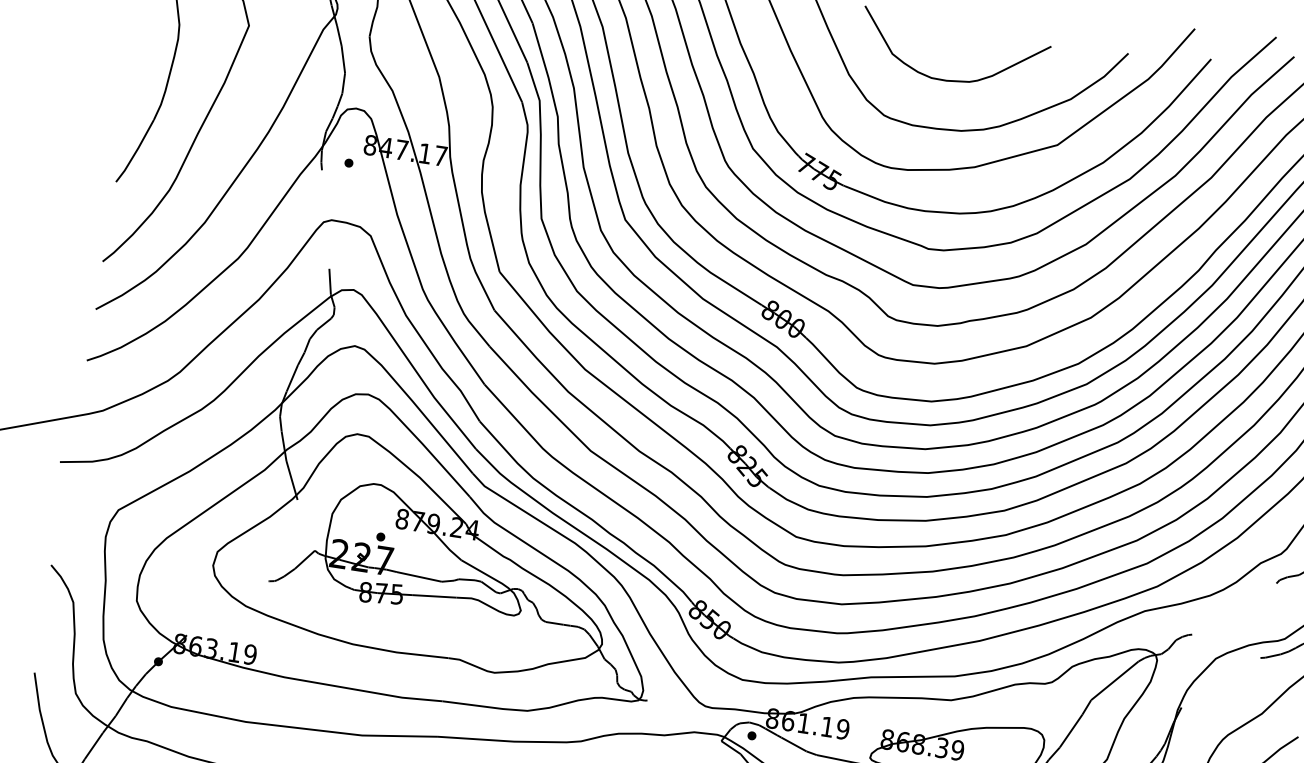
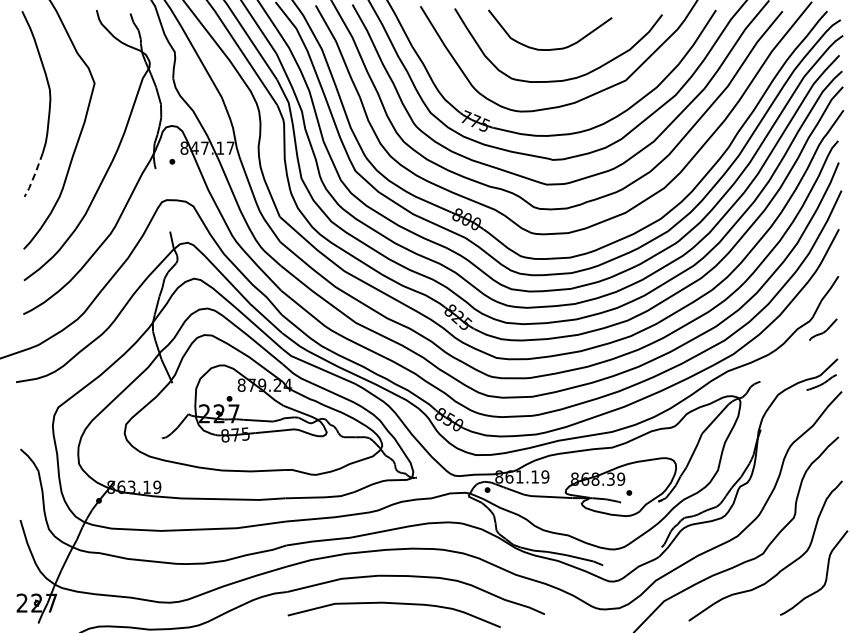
line: (135, 153) -> (34, 176), solid -> dashed

